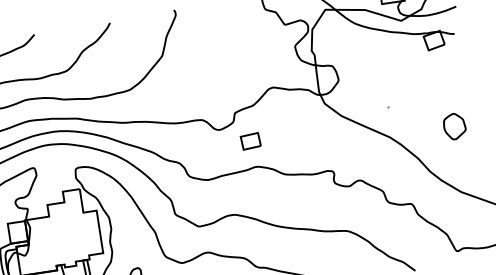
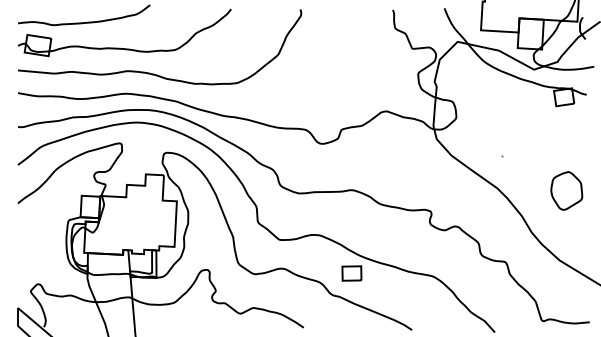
part: (454, 126) -> (566, 190), size x1.4
part: (250, 141) -> (351, 273), moved

